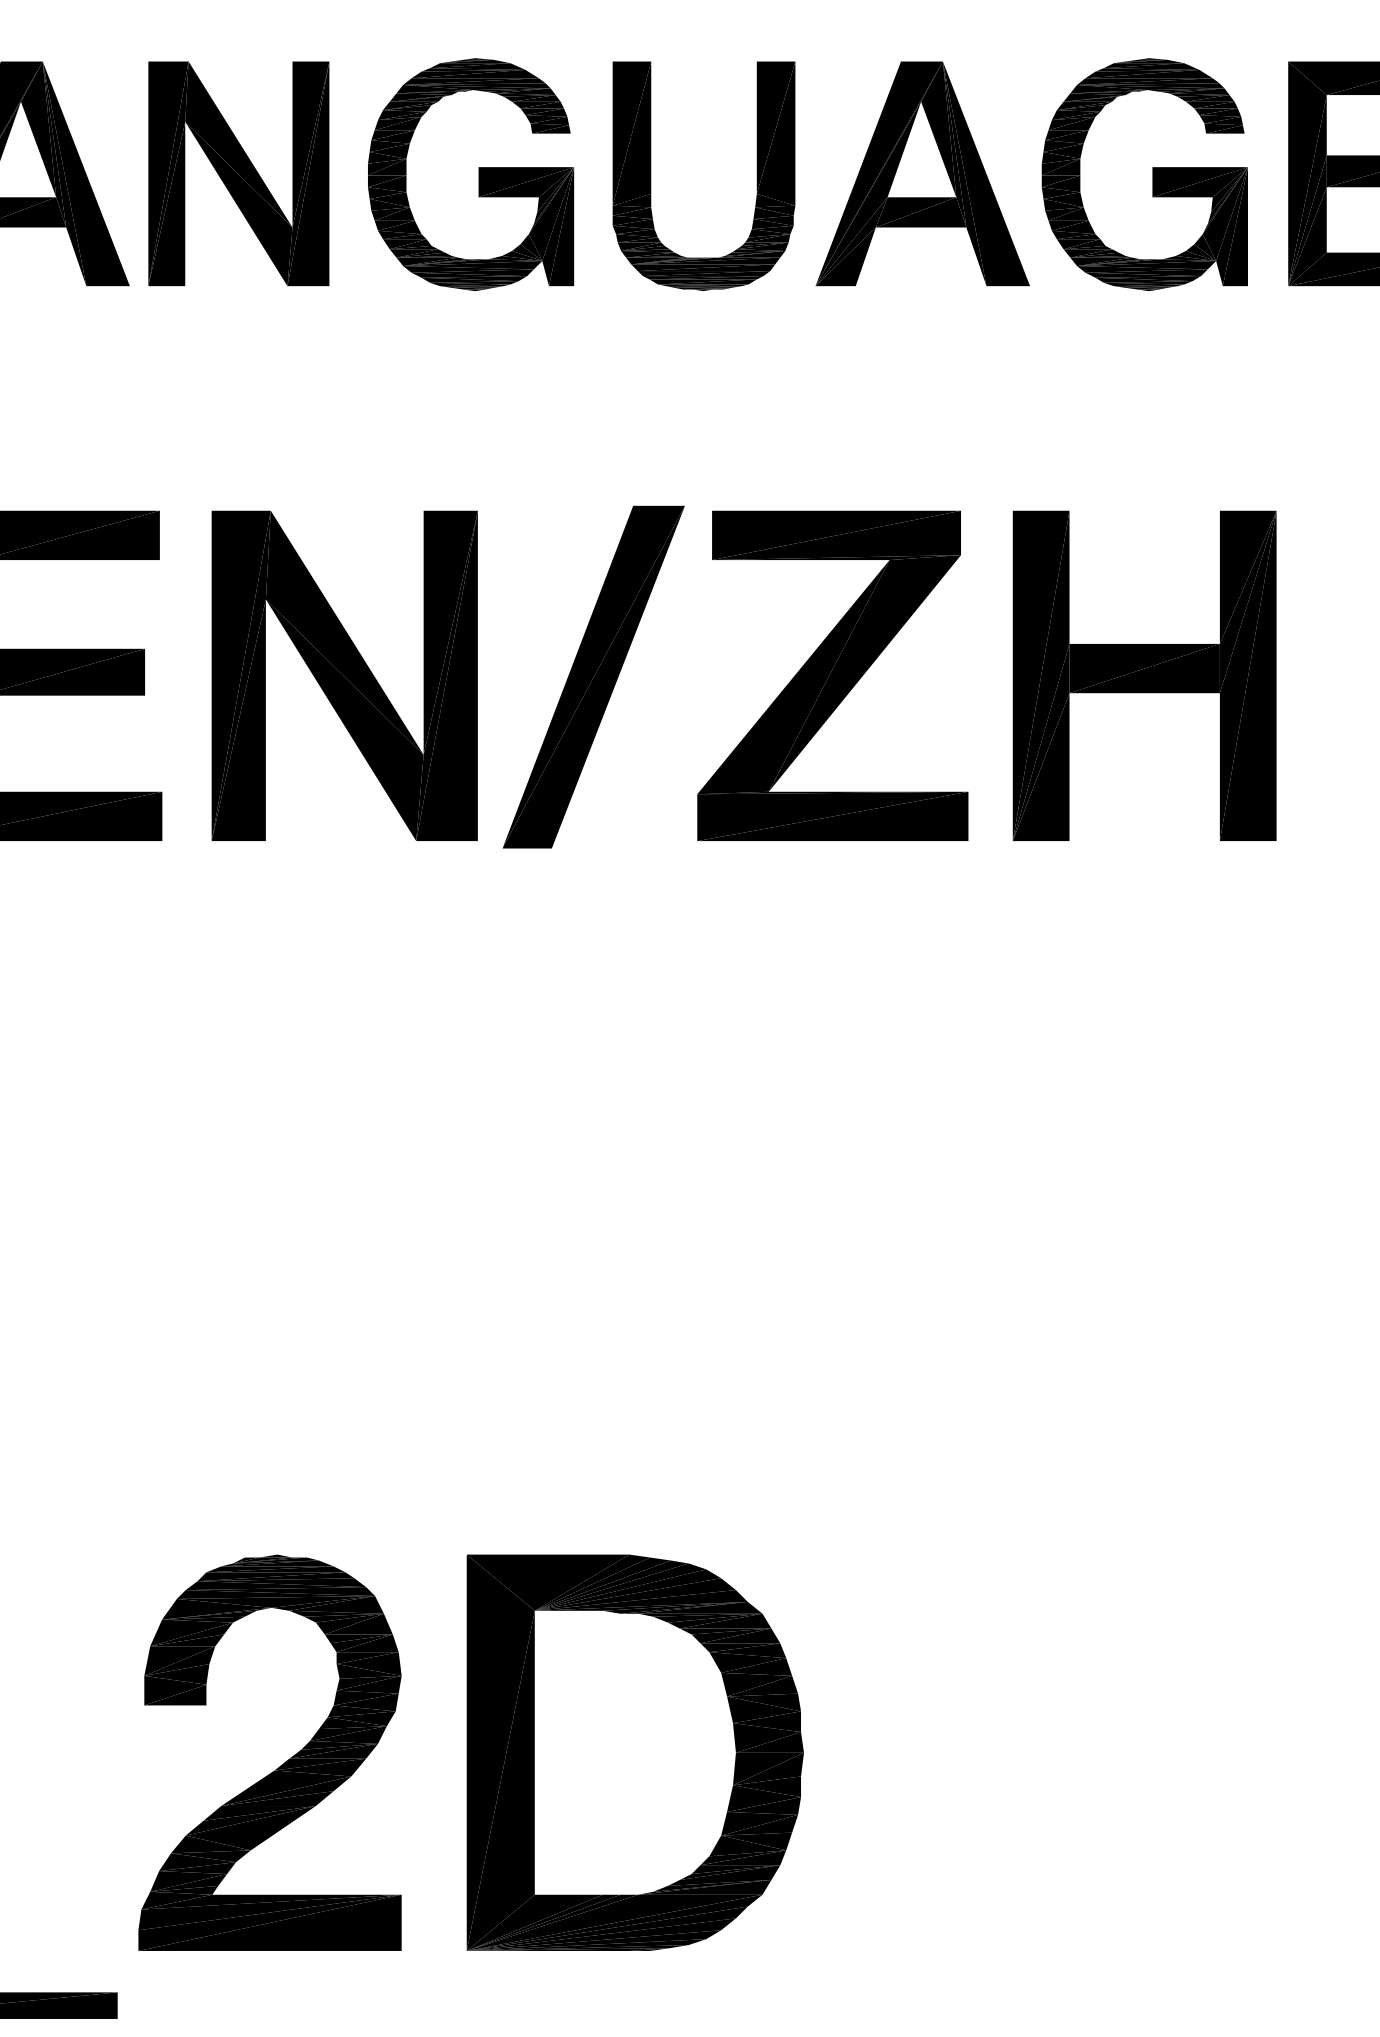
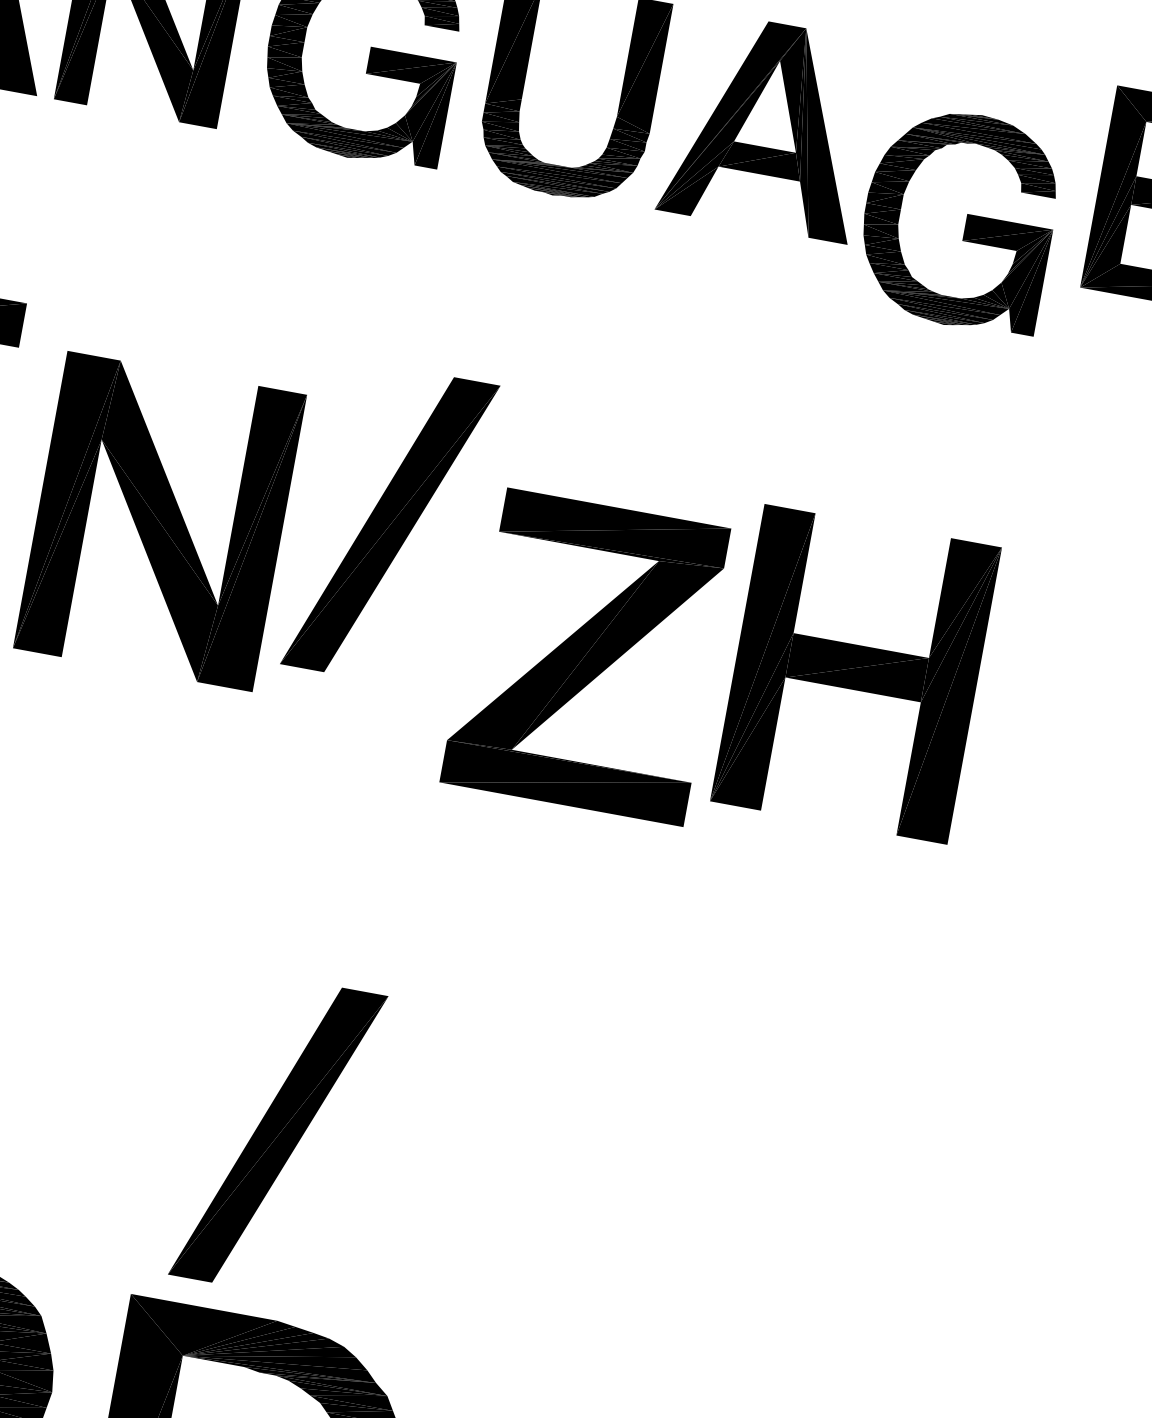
part: (1152, 174) -> (966, 220), moved
part: (344, 675) -> (159, 521), moved
part: (832, 675) -> (588, 655), moved
part: (1144, 675) -> (855, 673), moved
part: (593, 1354) -> (278, 1134), added

